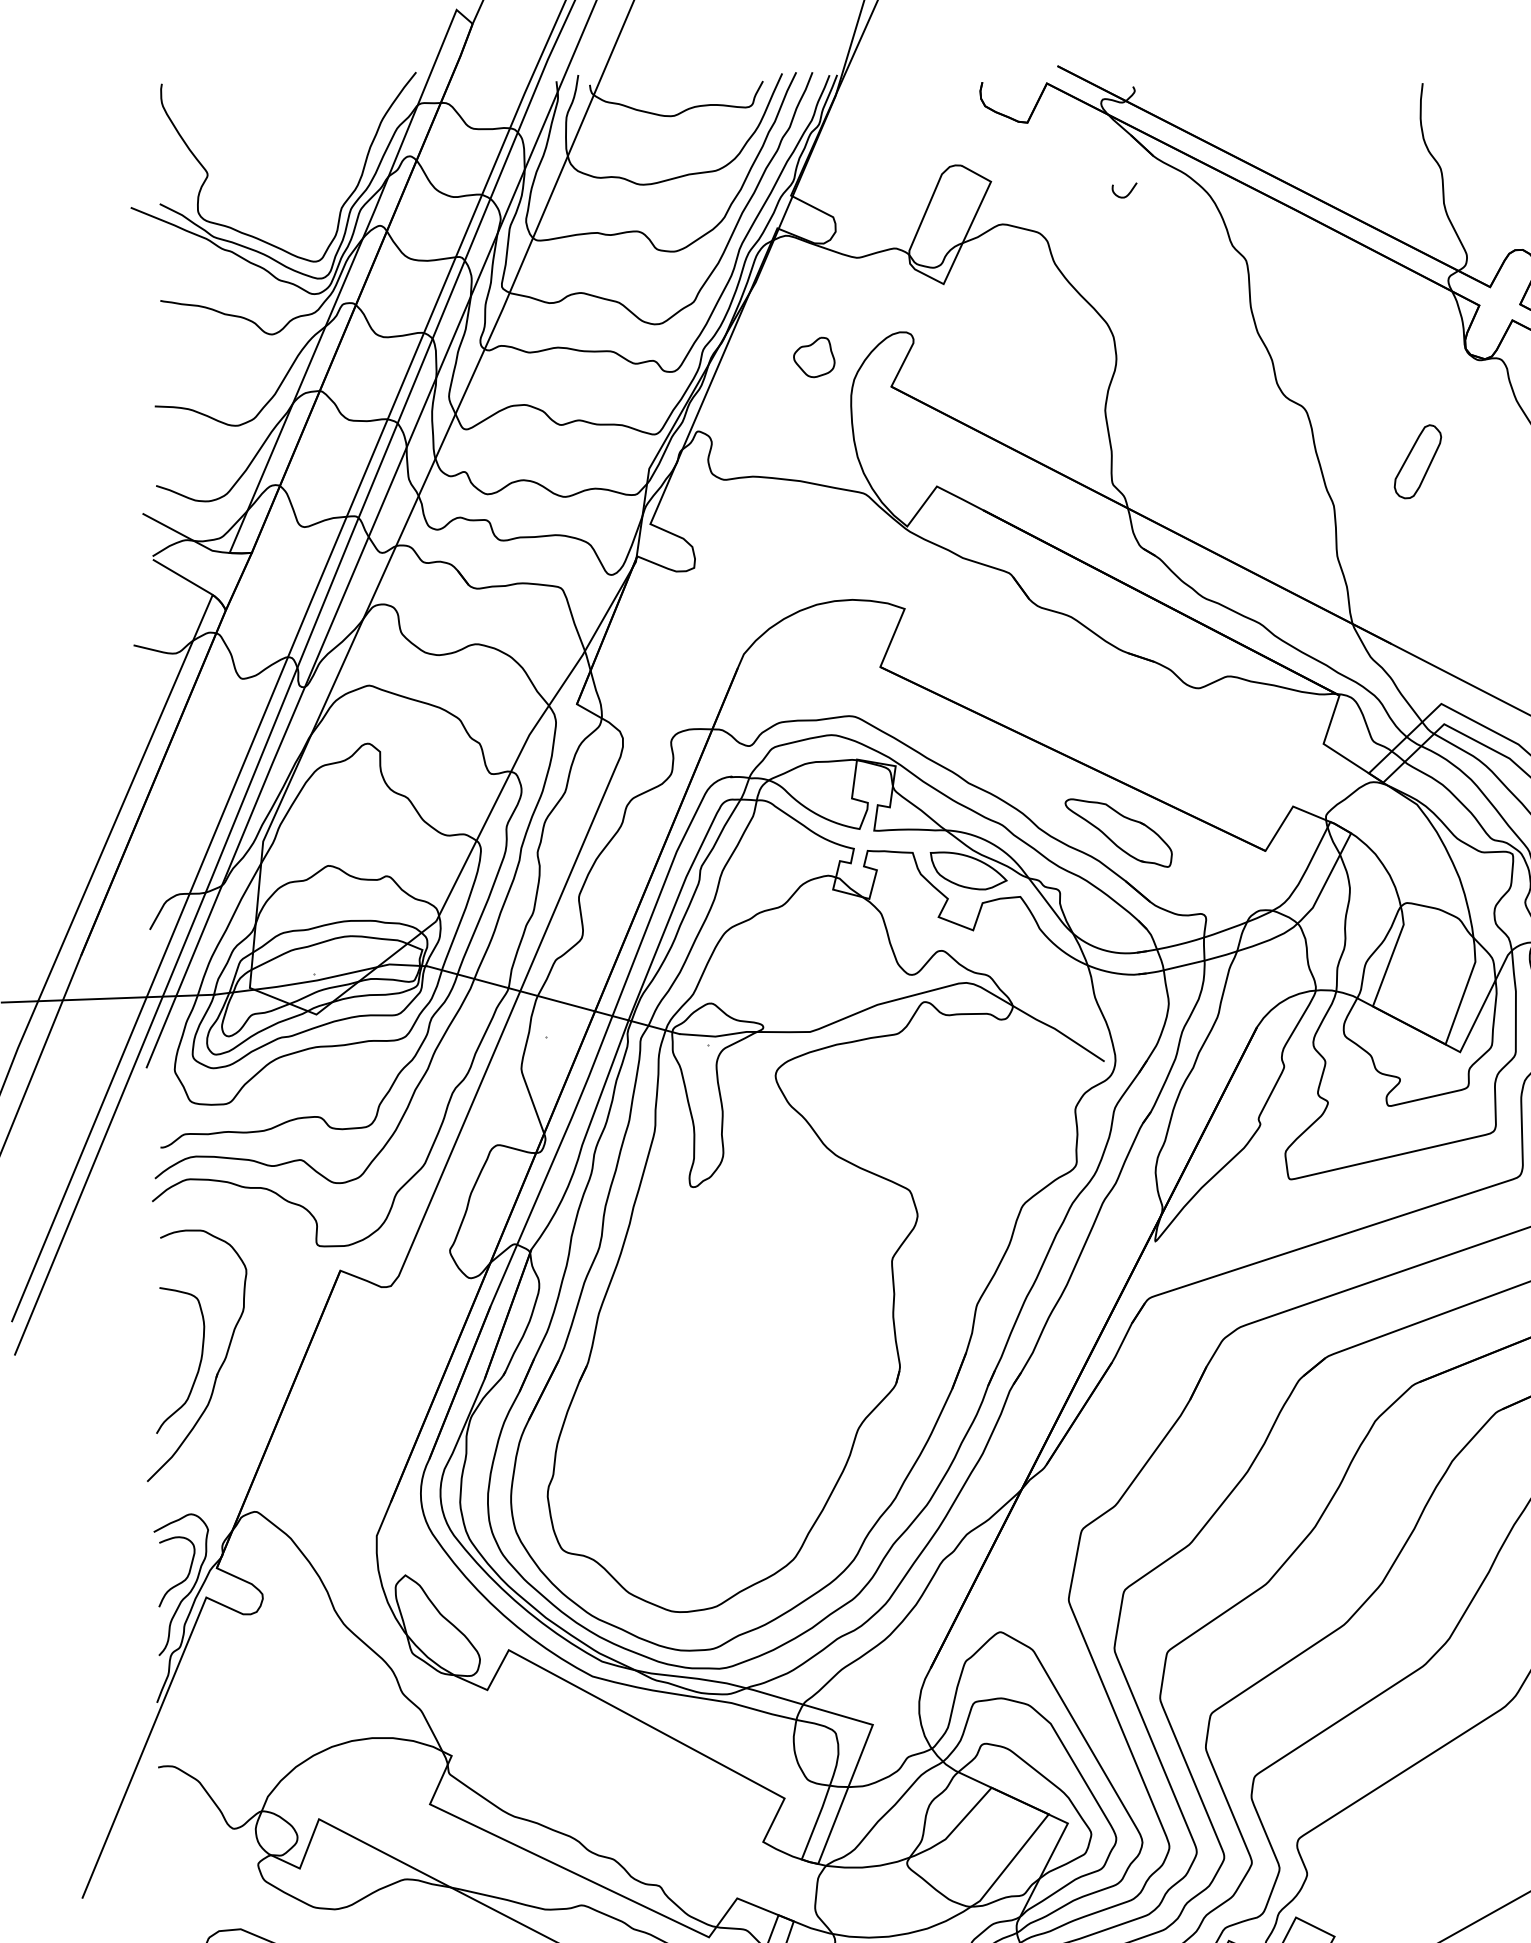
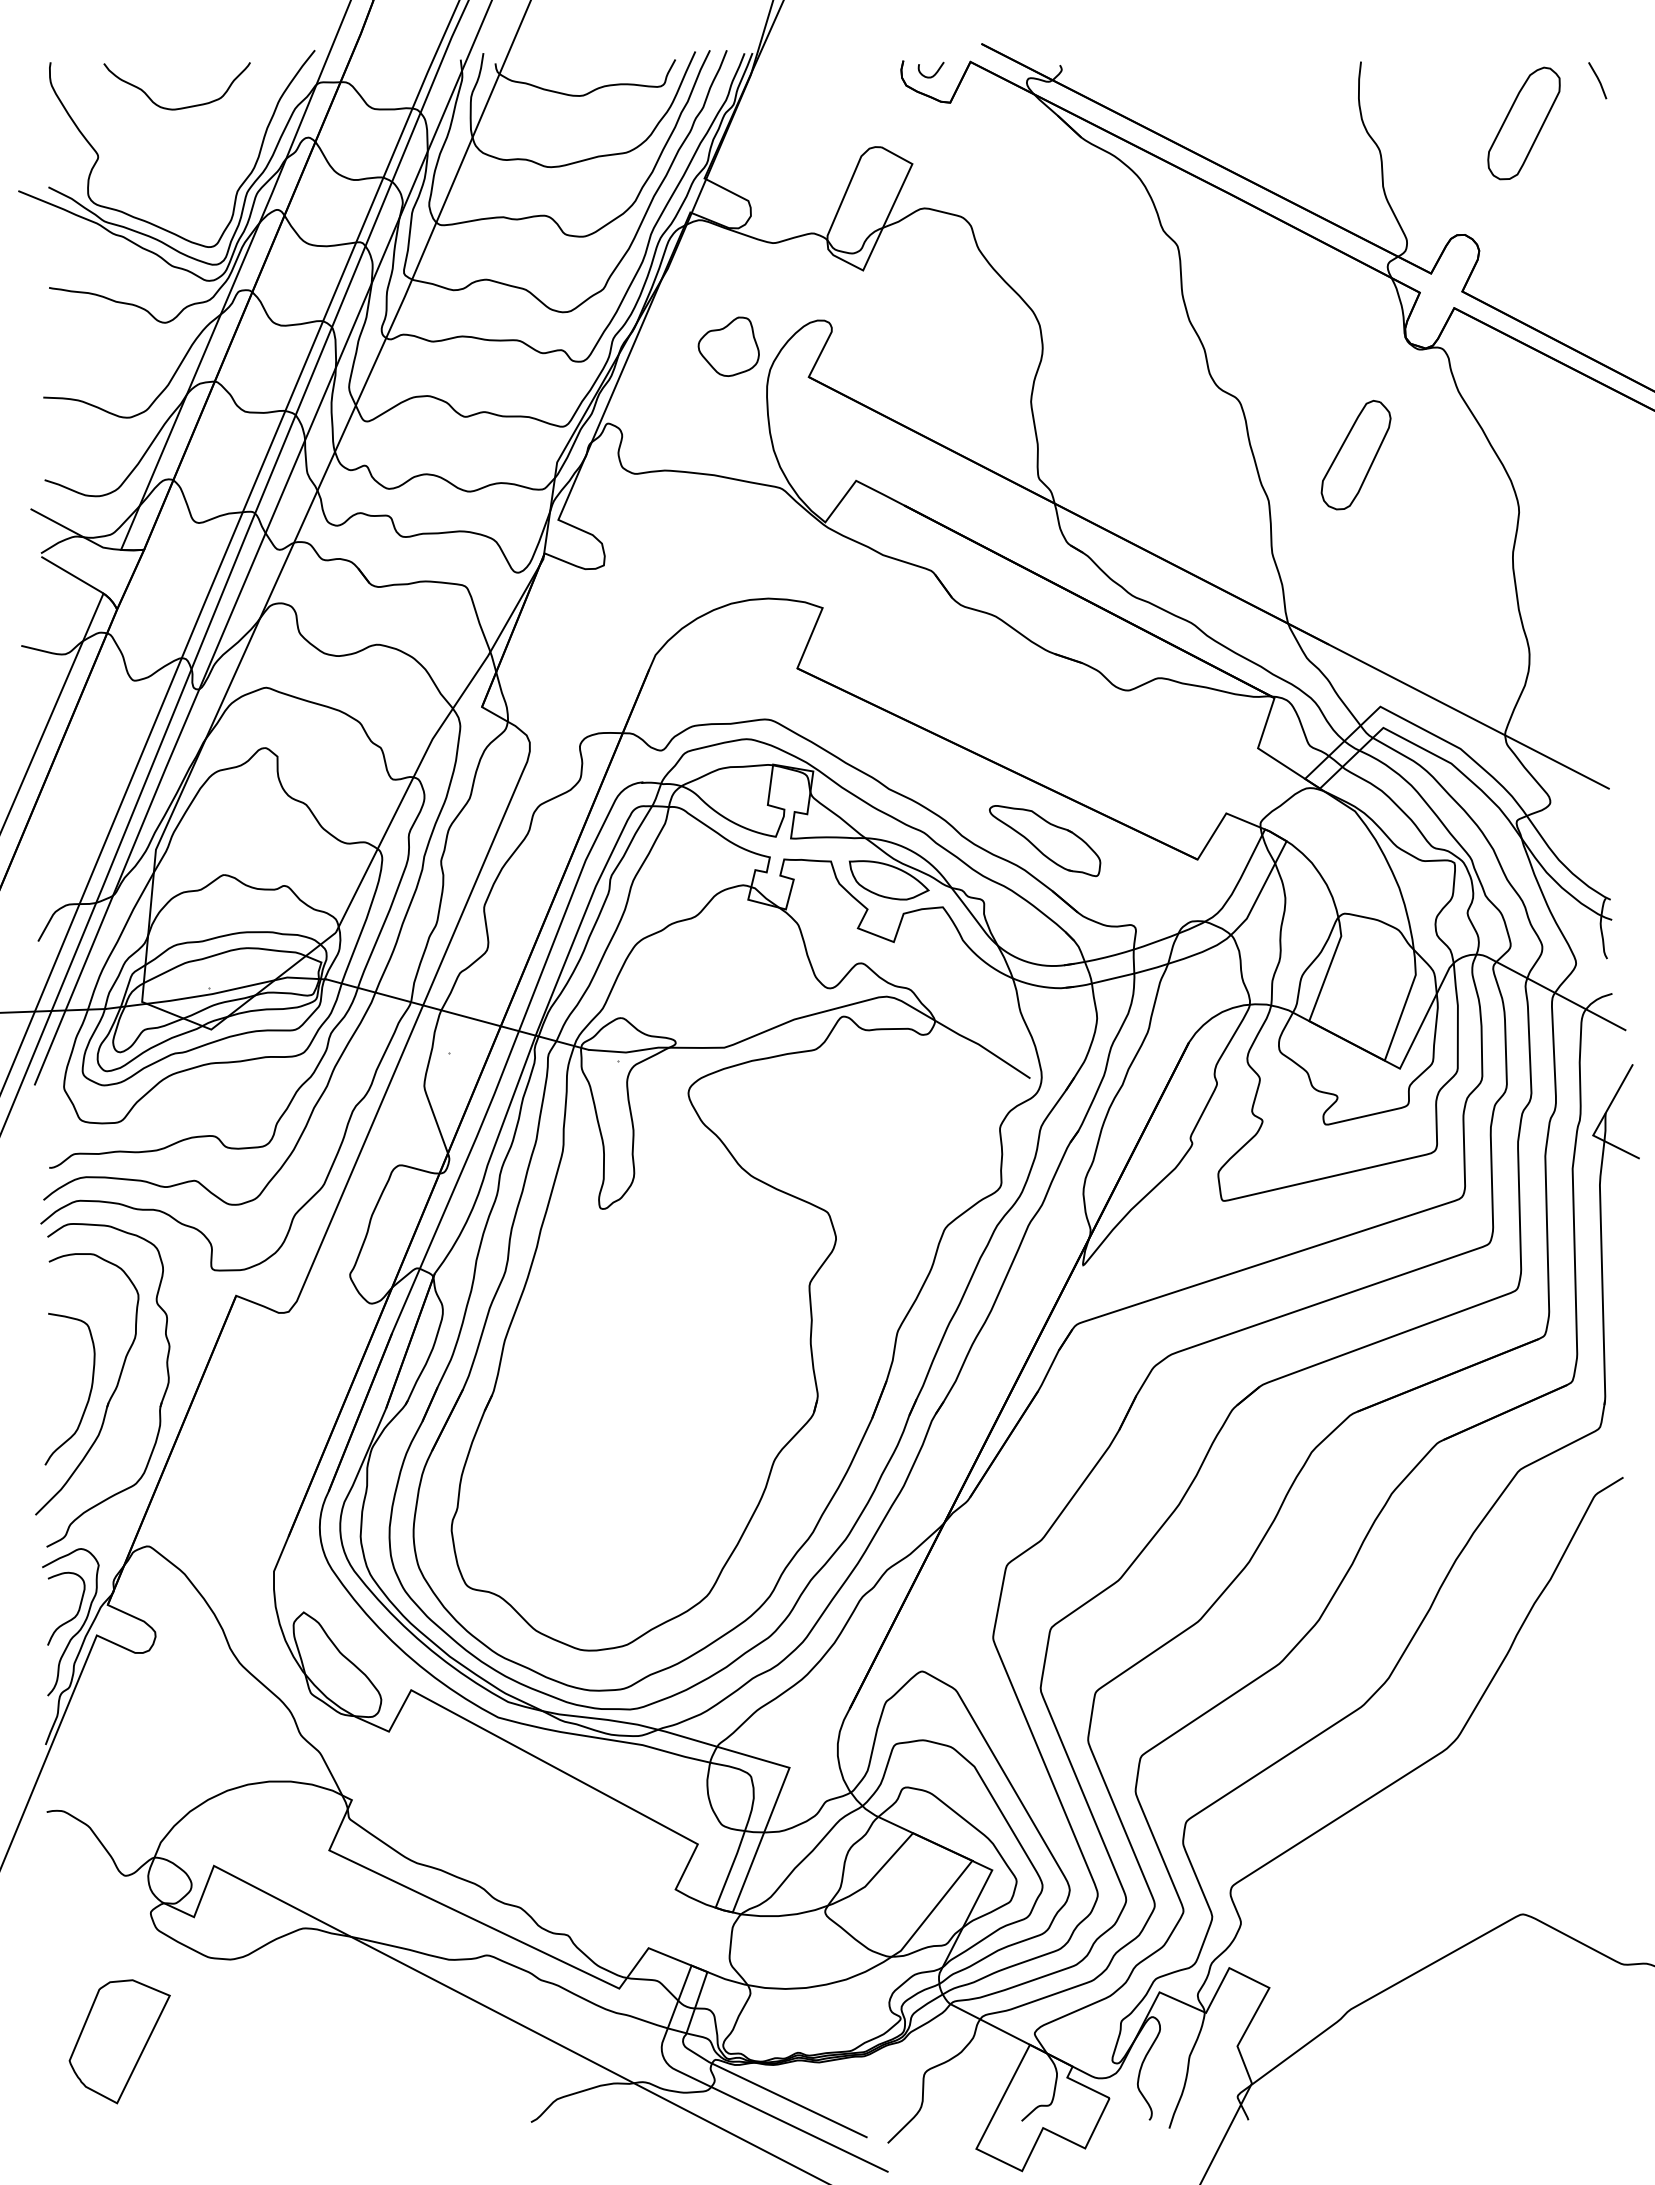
curve: (286, 127) -> (180, 107), added
curve: (1127, 193) -> (934, 73), moved
part: (814, 357) -> (728, 346), size x1.43
part: (1417, 461) -> (1355, 454), size x1.43
part: (267, 1373) -> (160, 1402), added

